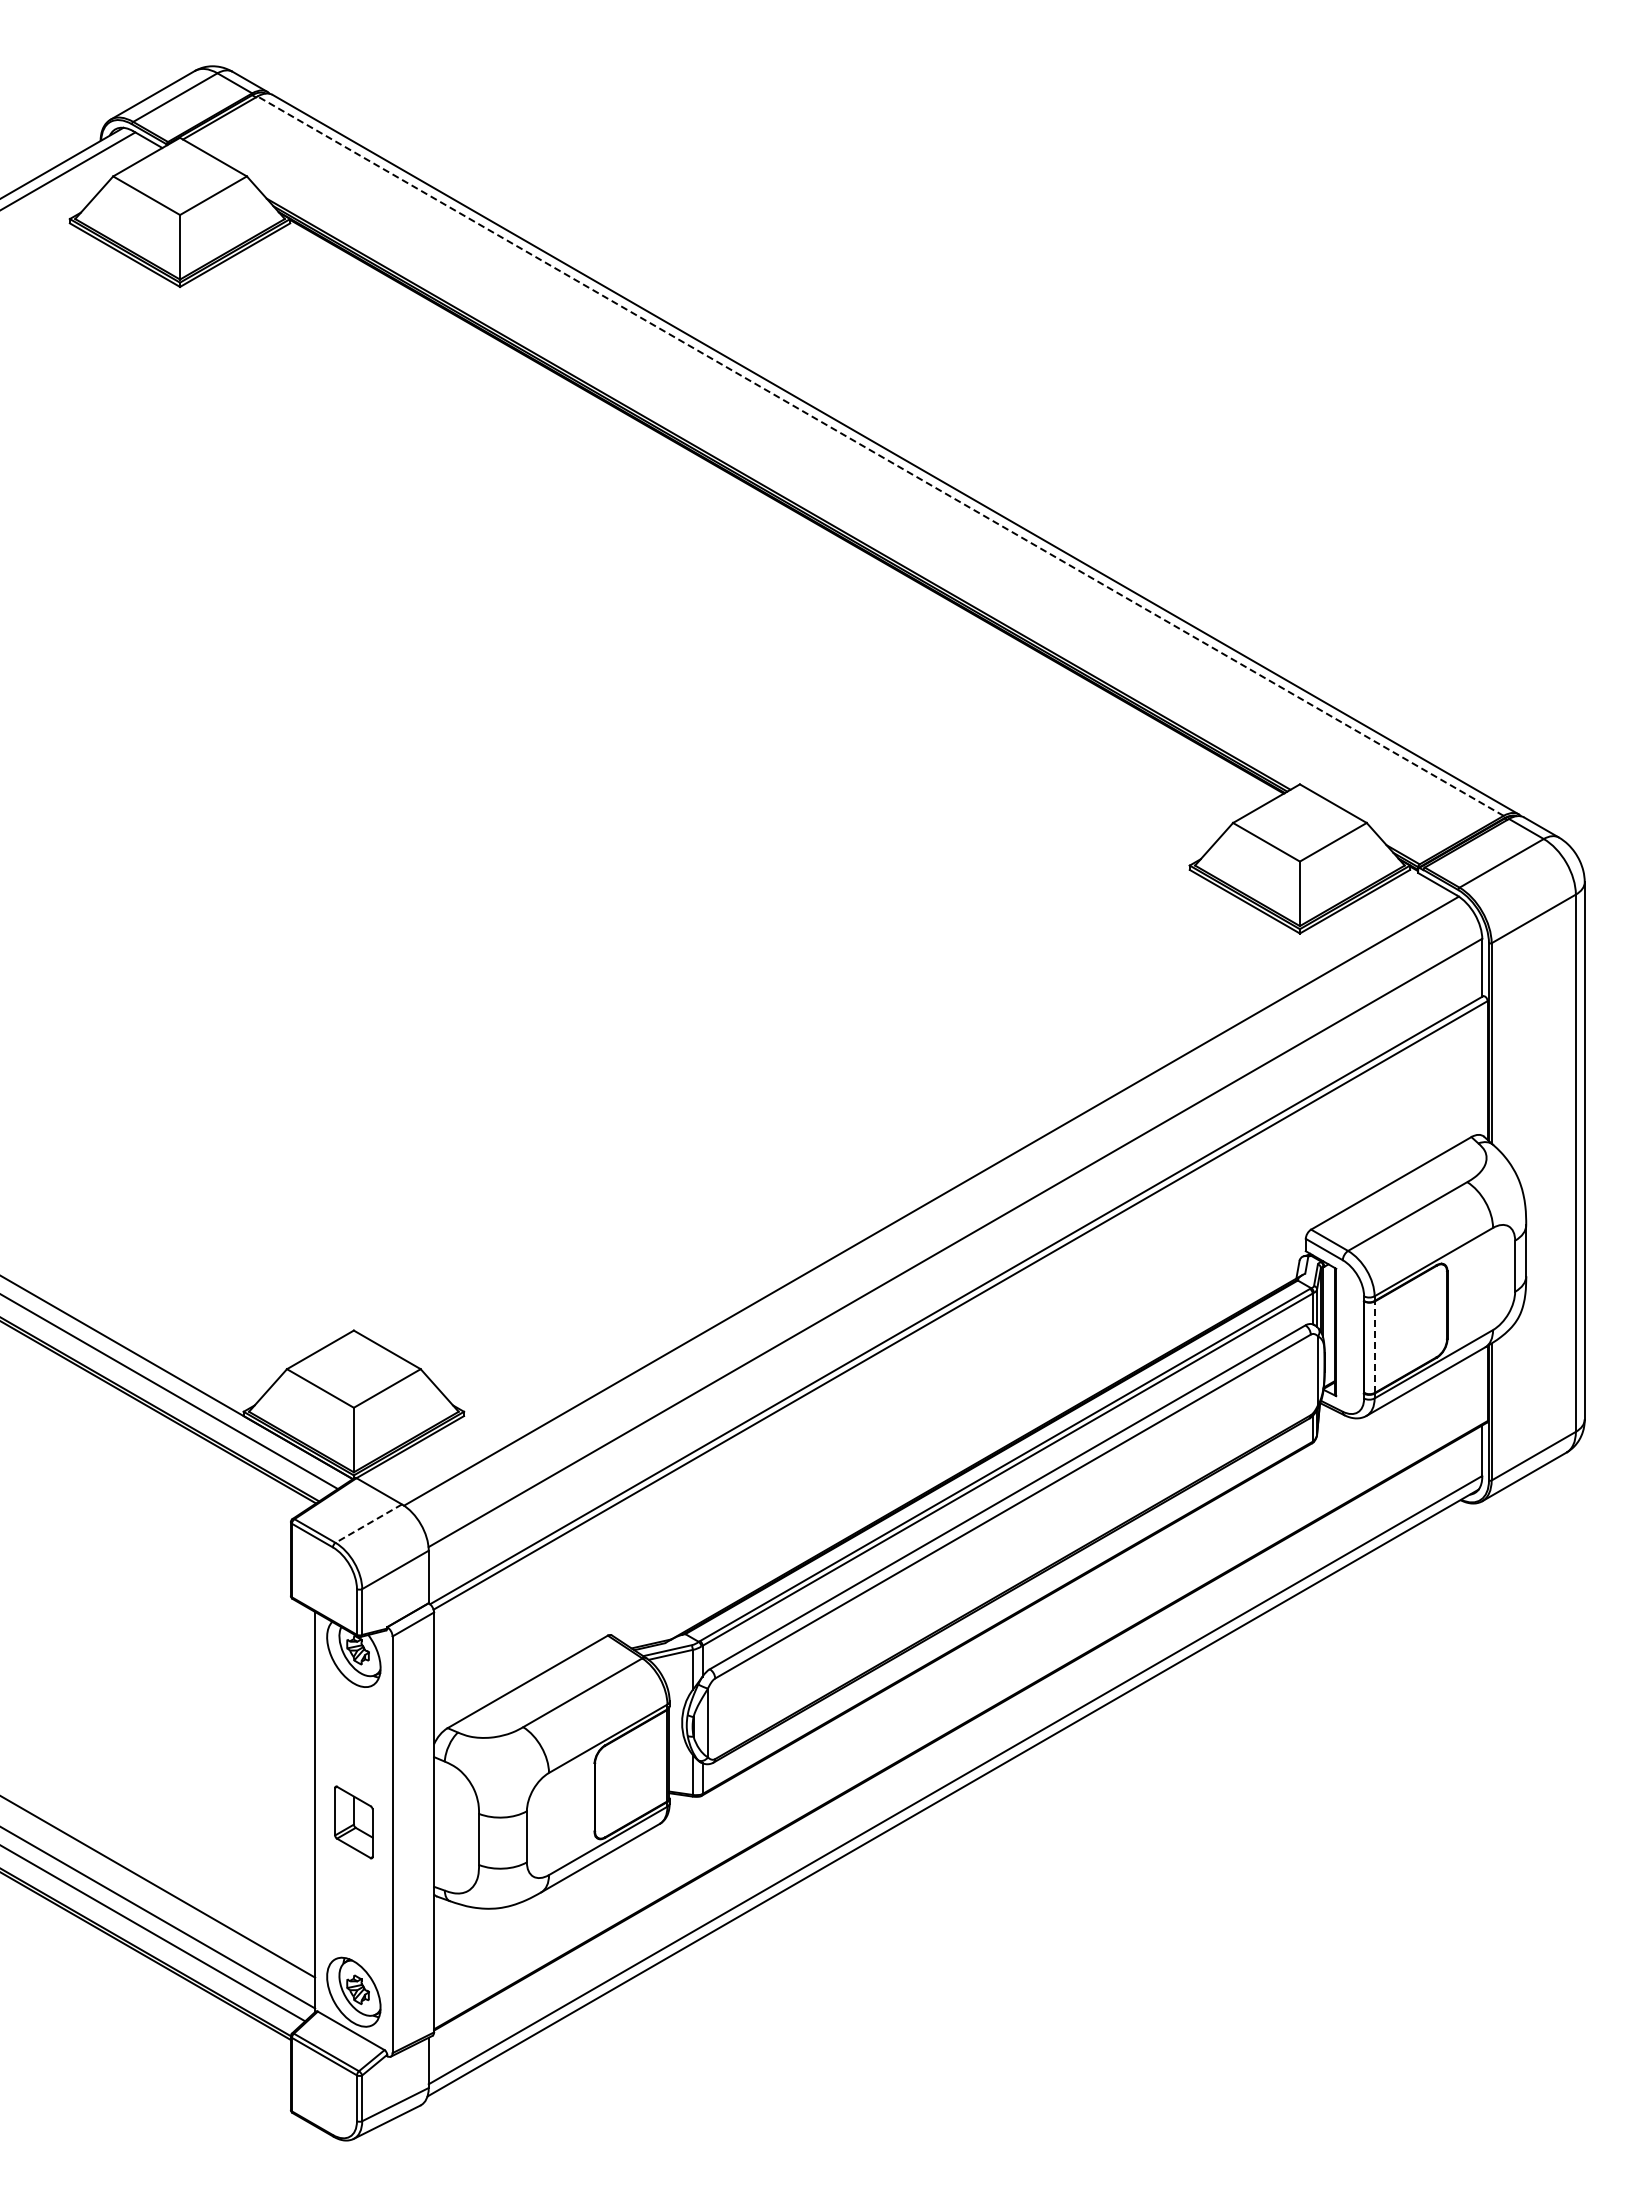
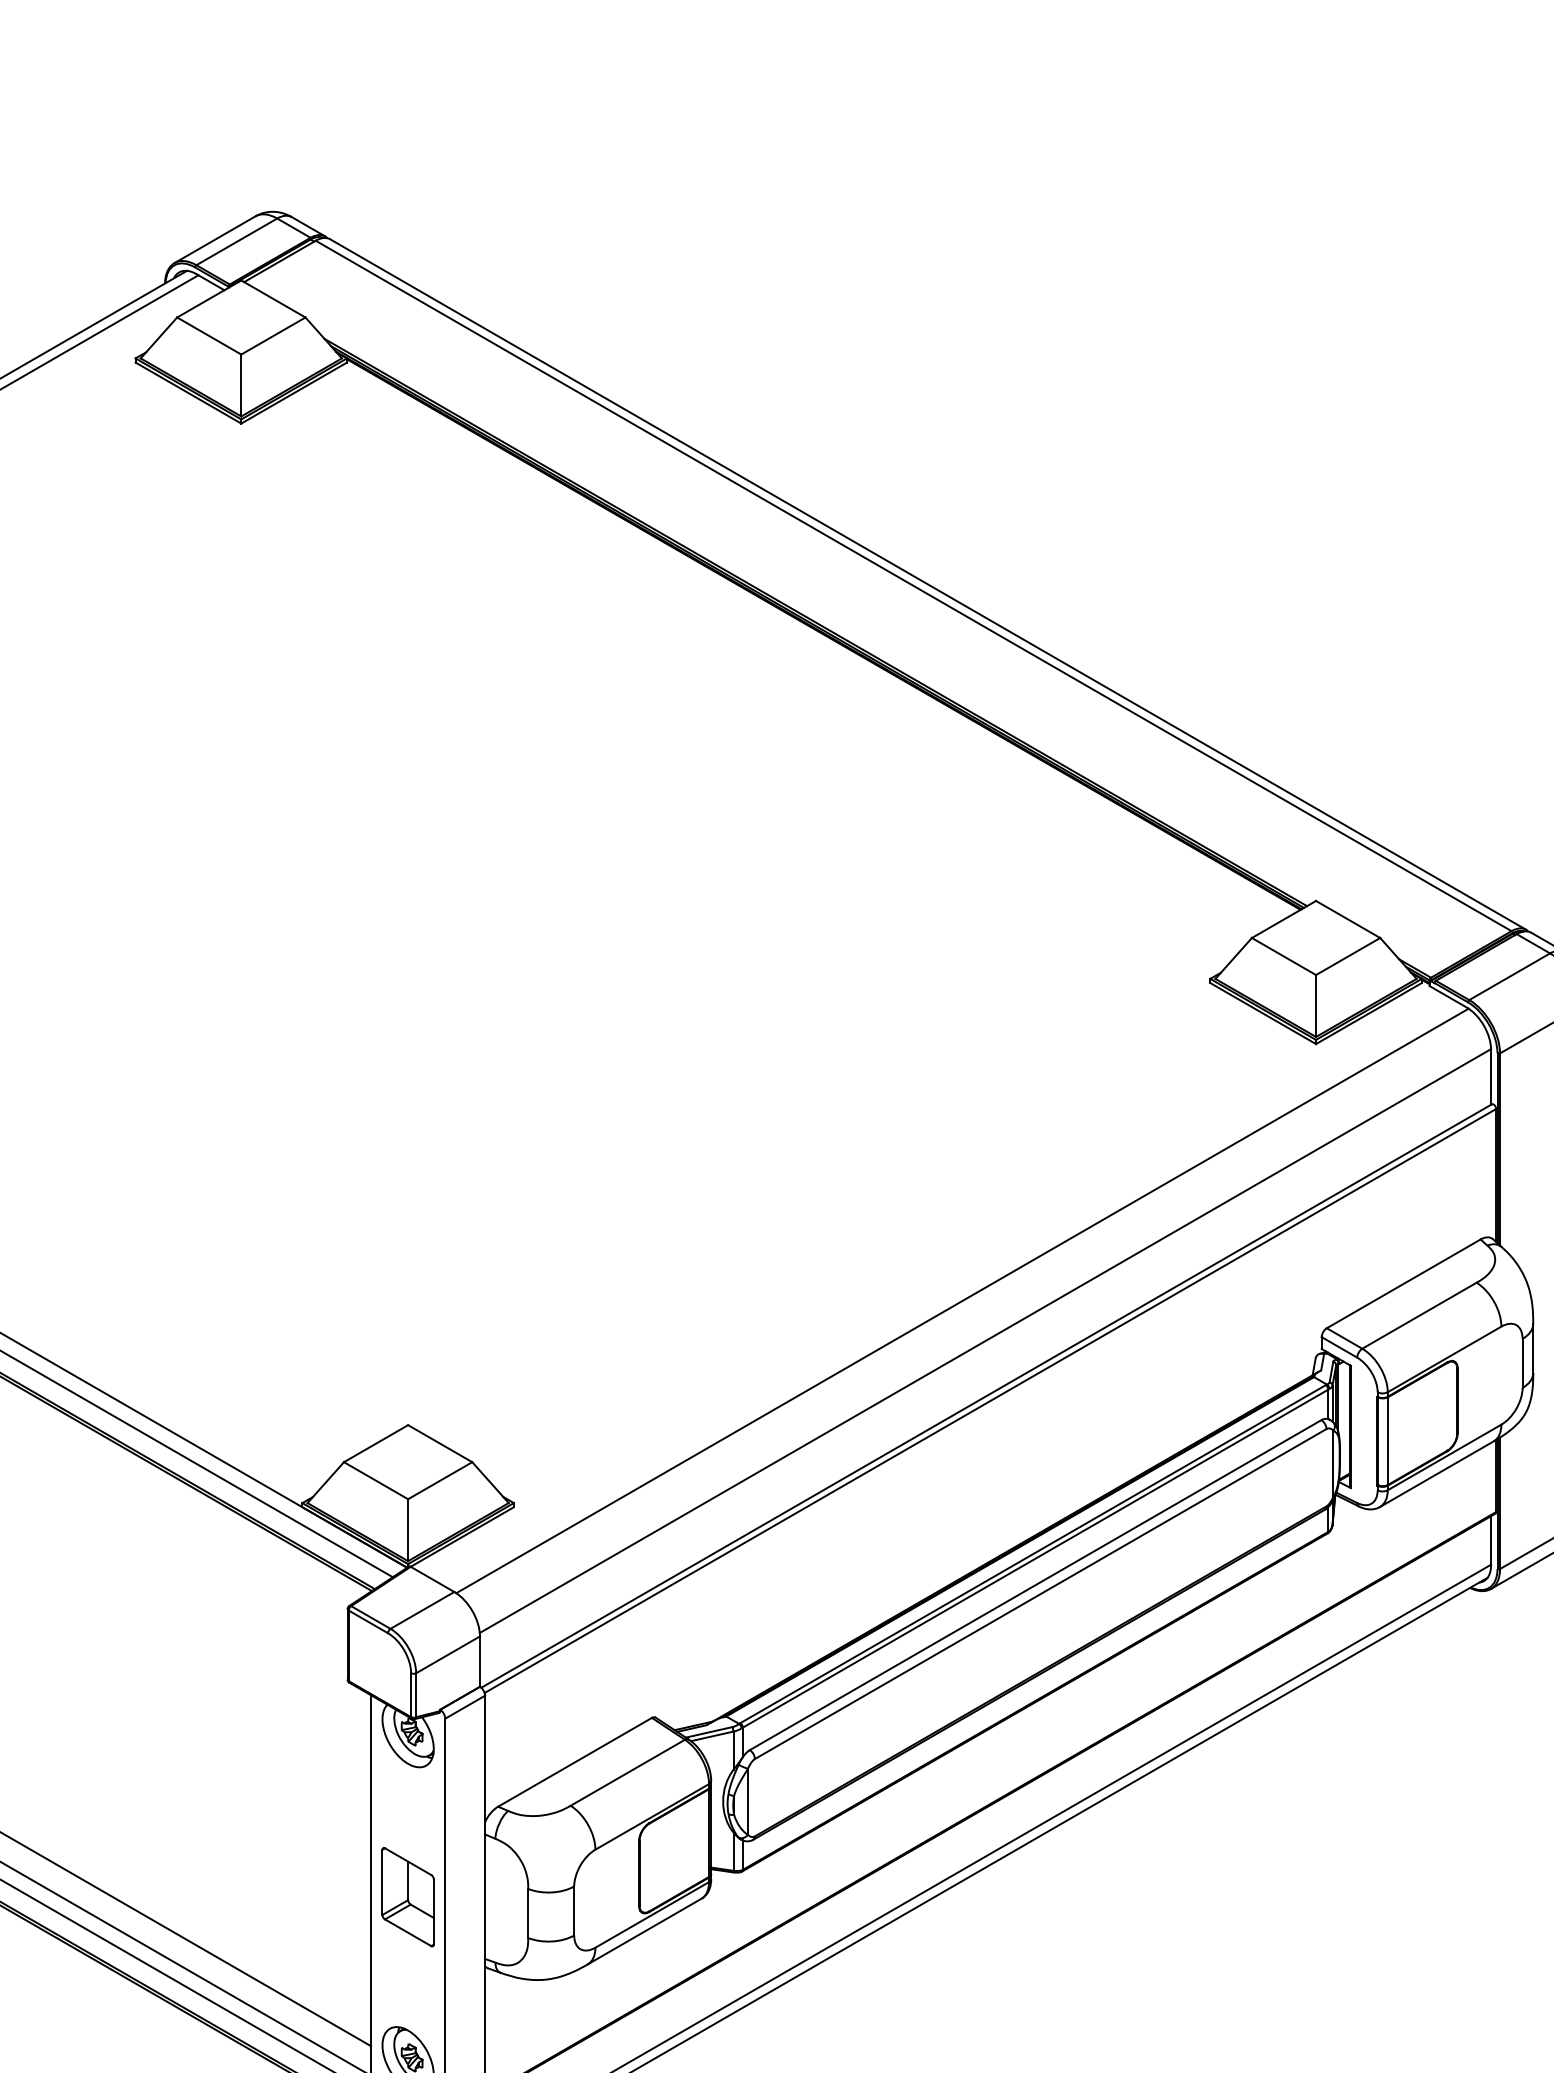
line: (880, 455) -> (913, 585), dashed -> solid
line: (1374, 1347) -> (1387, 1441), dashed -> solid
line: (368, 1523) -> (422, 1610), dashed -> solid
part: (353, 1822) -> (407, 1897), size x1.43

